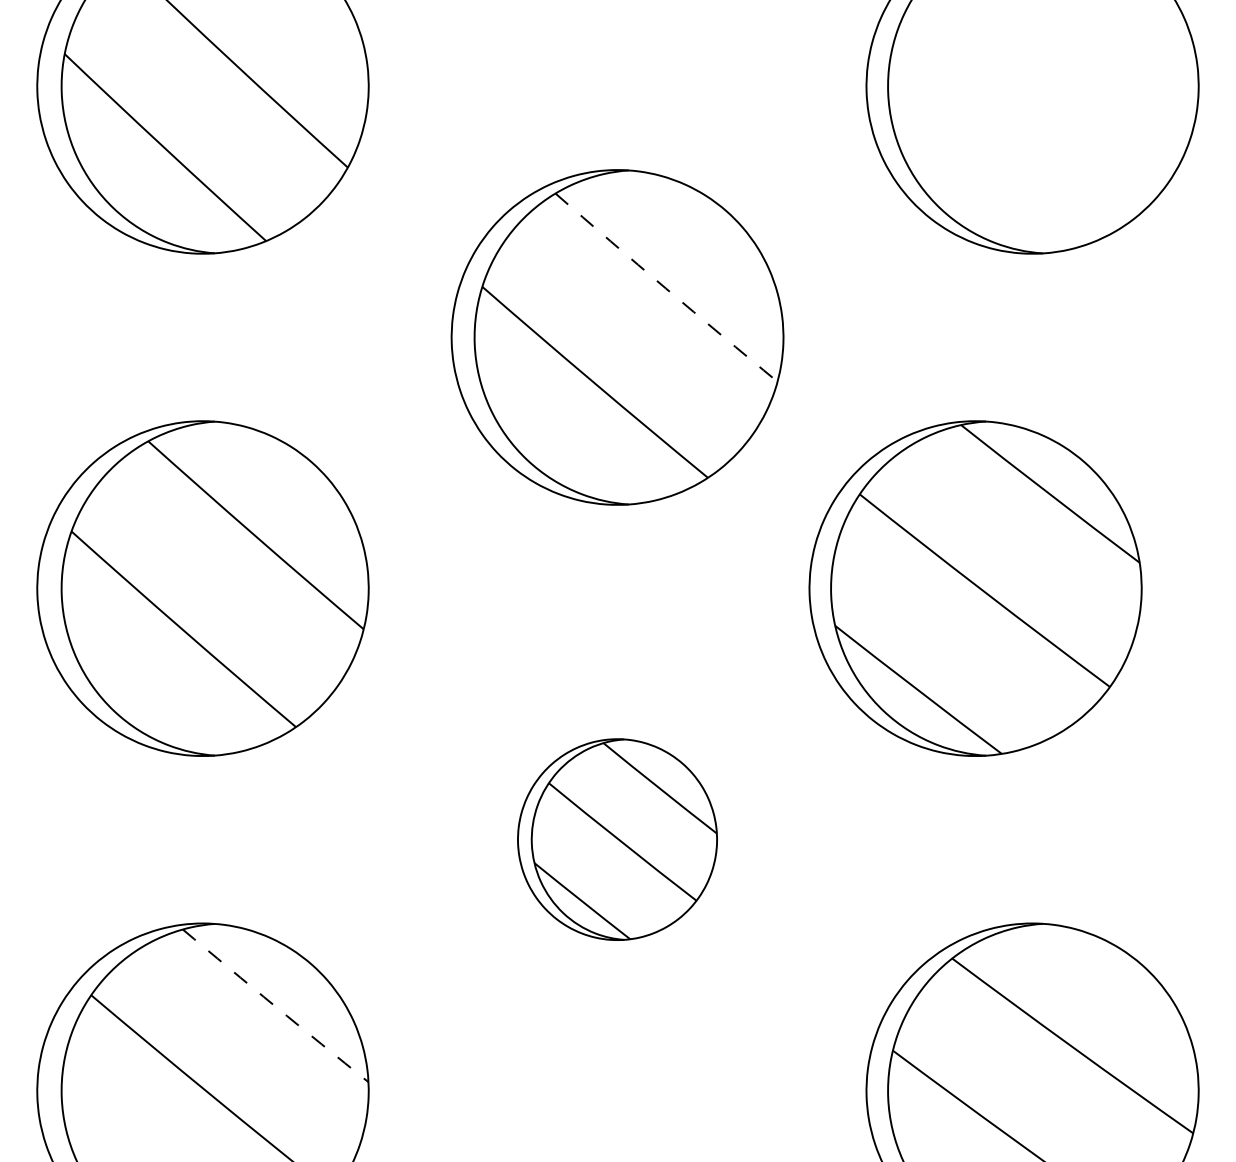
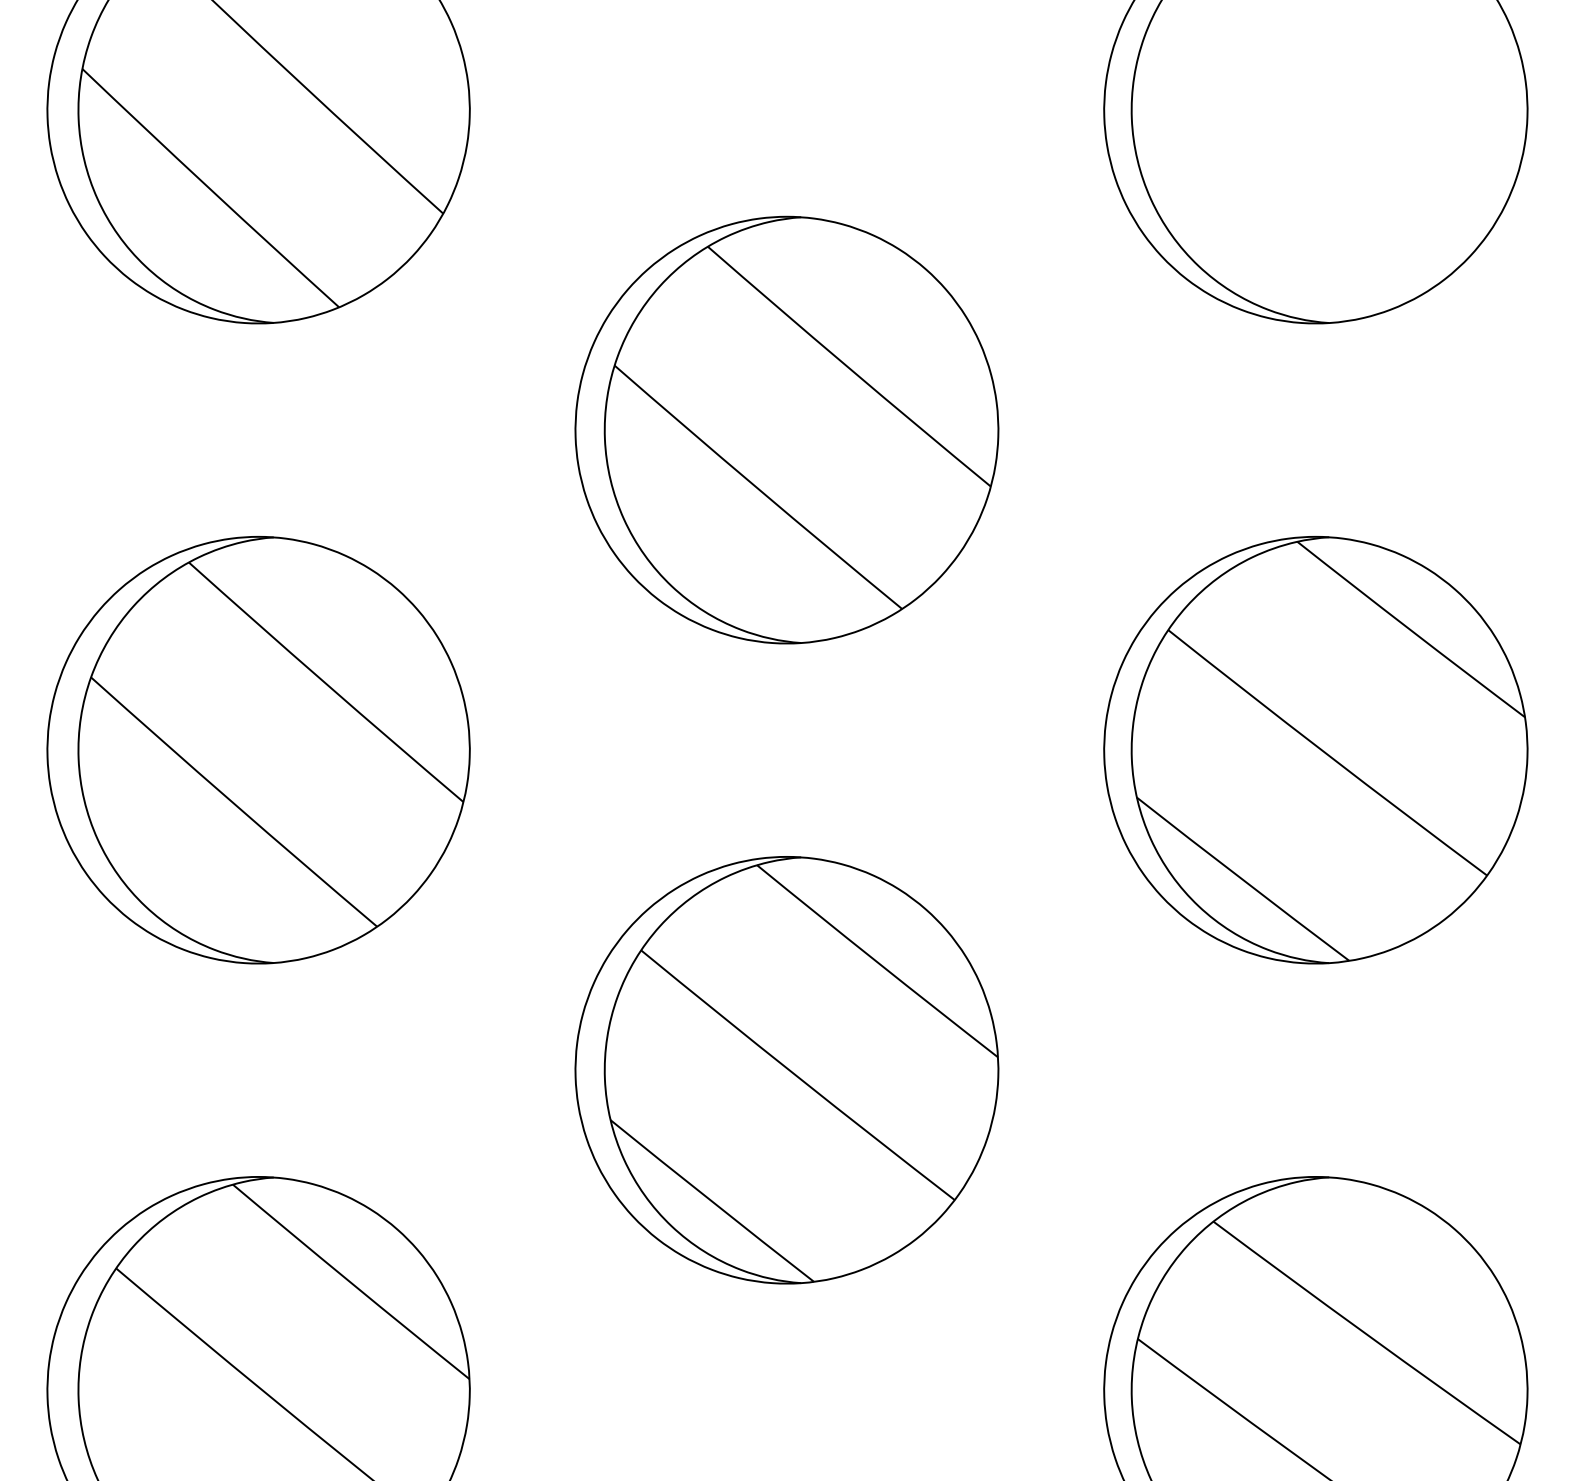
arc: (665, 288) -> (848, 367), dashed -> solid
part: (975, 588) -> (1315, 750), moved
part: (617, 839) -> (786, 1069), size x1.67
arc: (275, 1006) -> (351, 1282), dashed -> solid

